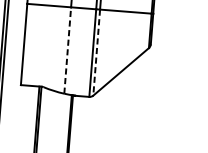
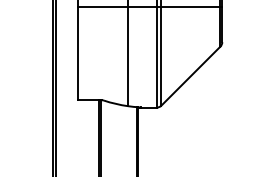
line: (68, 50) -> (128, 56), dashed -> solid
line: (96, 52) -> (161, 56), dashed -> solid

